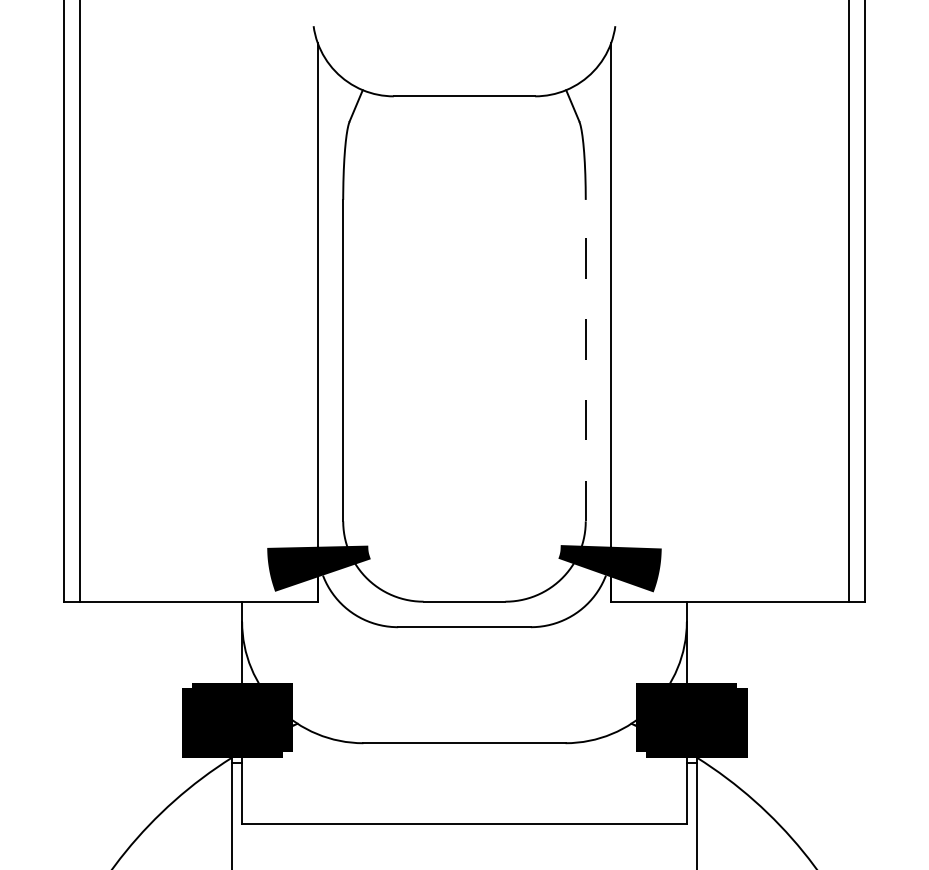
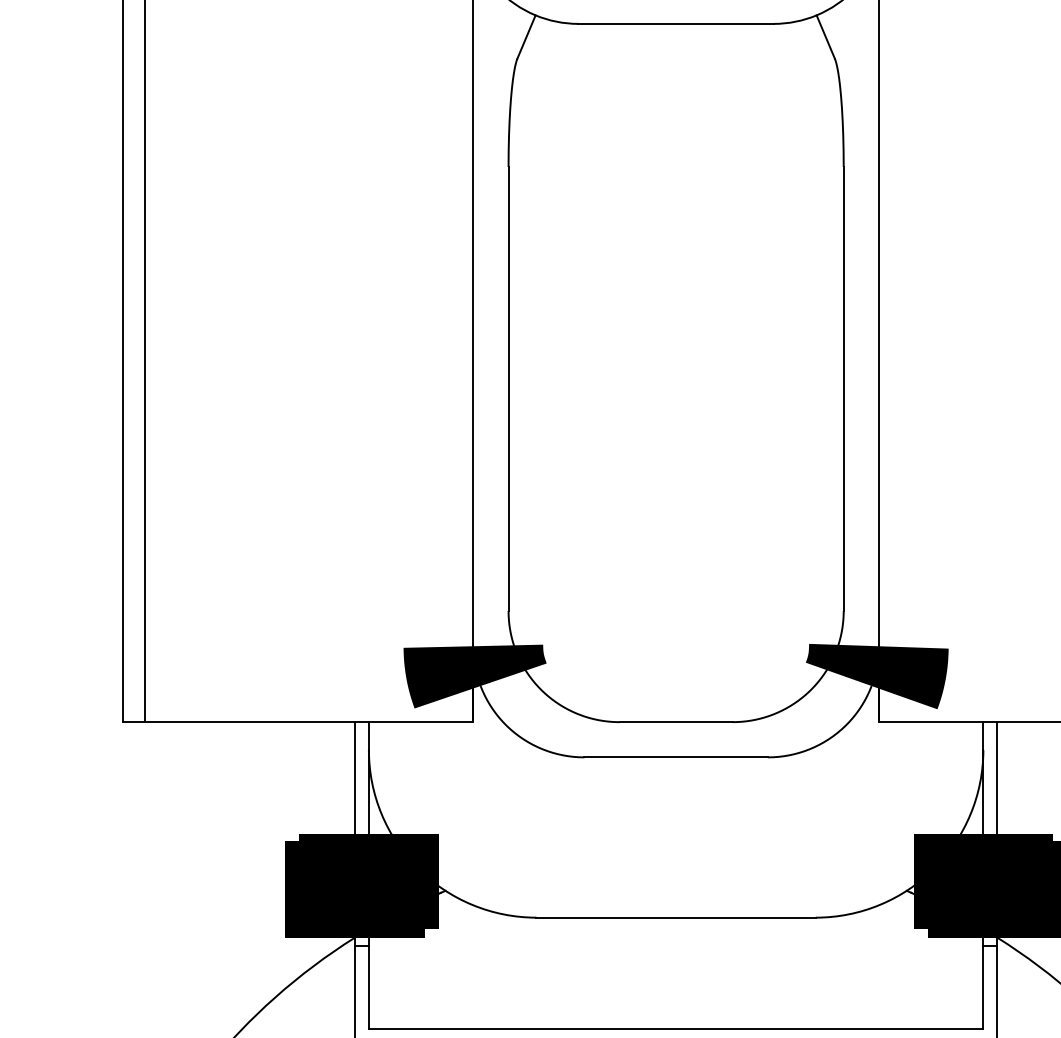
line: (585, 360) -> (843, 388), dashed -> solid
line: (232, 644) -> (355, 781), added
line: (696, 644) -> (996, 781), added

